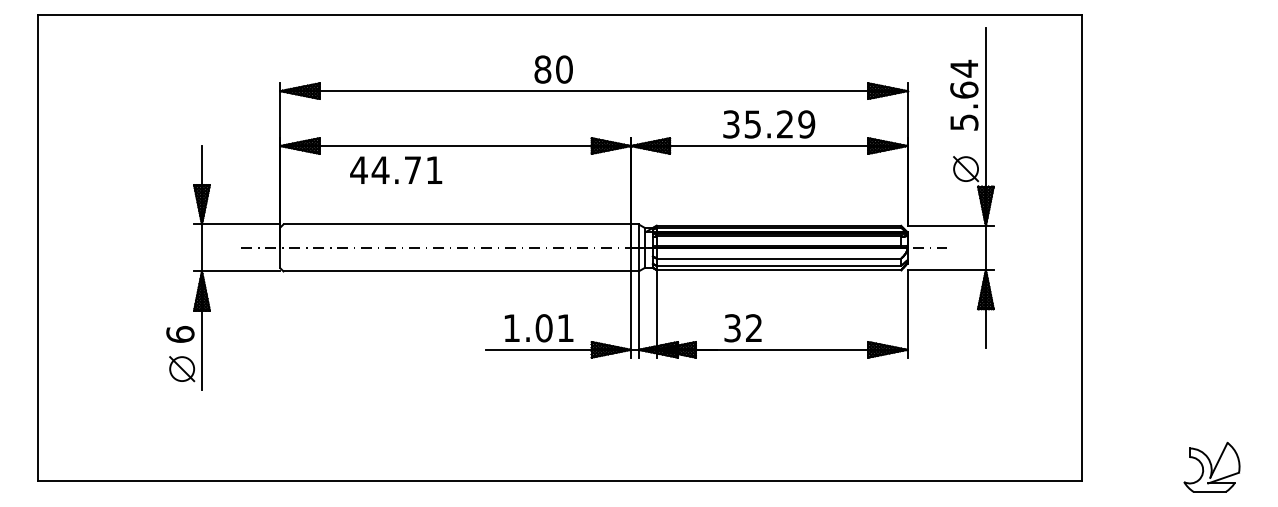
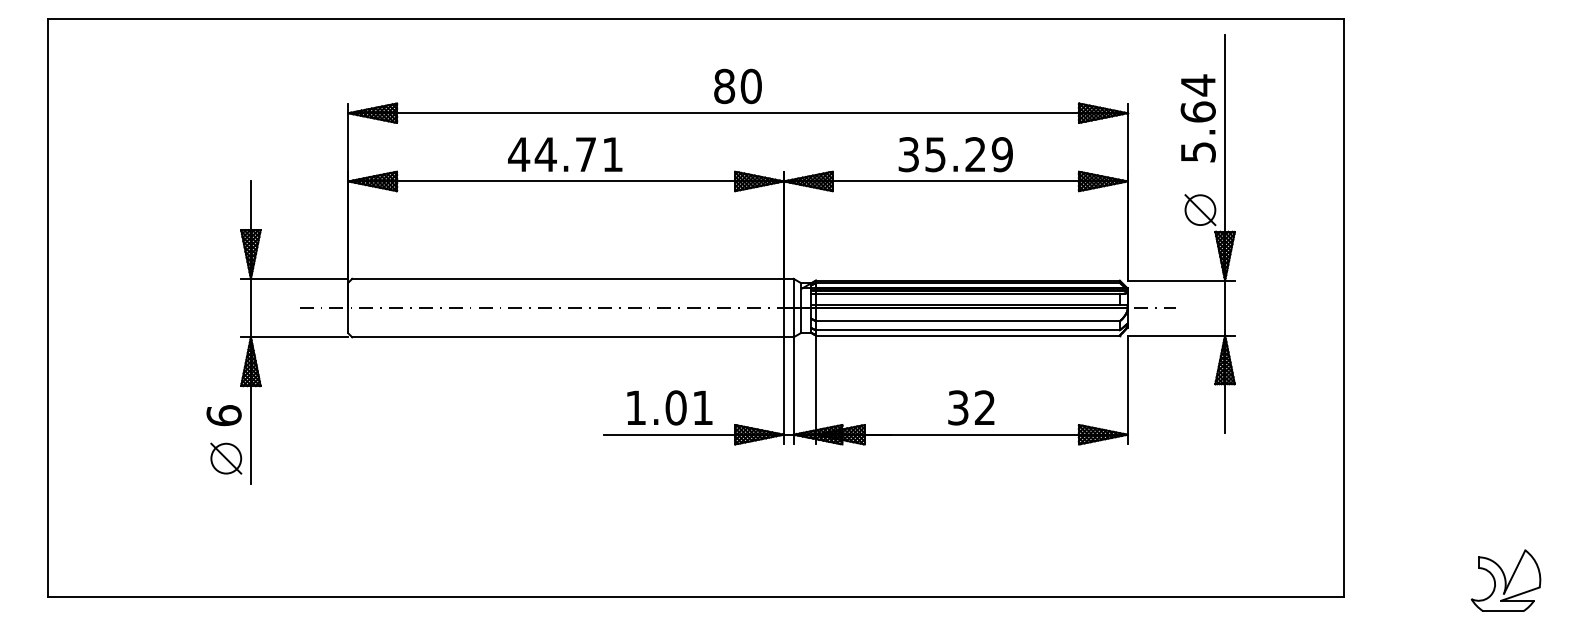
text: (553, 69) -> (737, 86), moved
text: (396, 170) -> (565, 154), moved
text: (743, 327) -> (971, 407), moved

